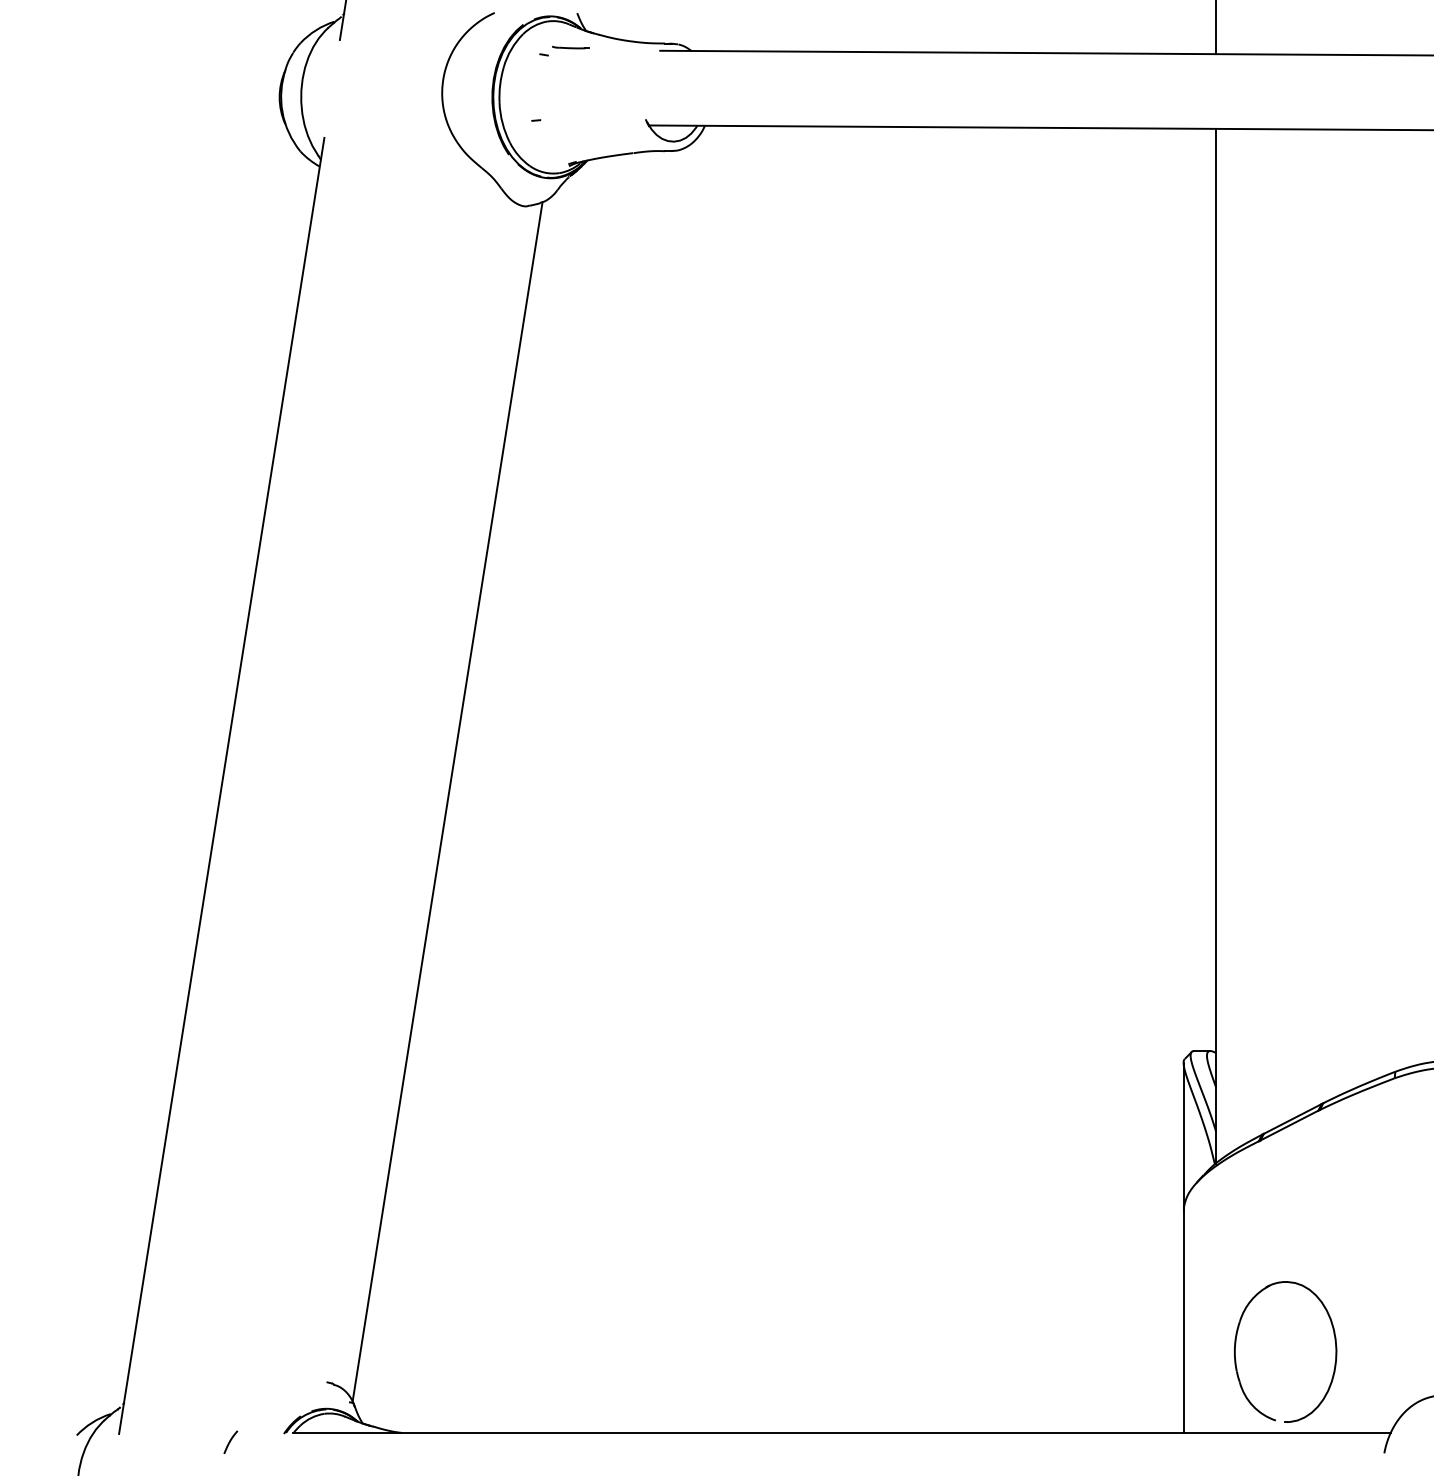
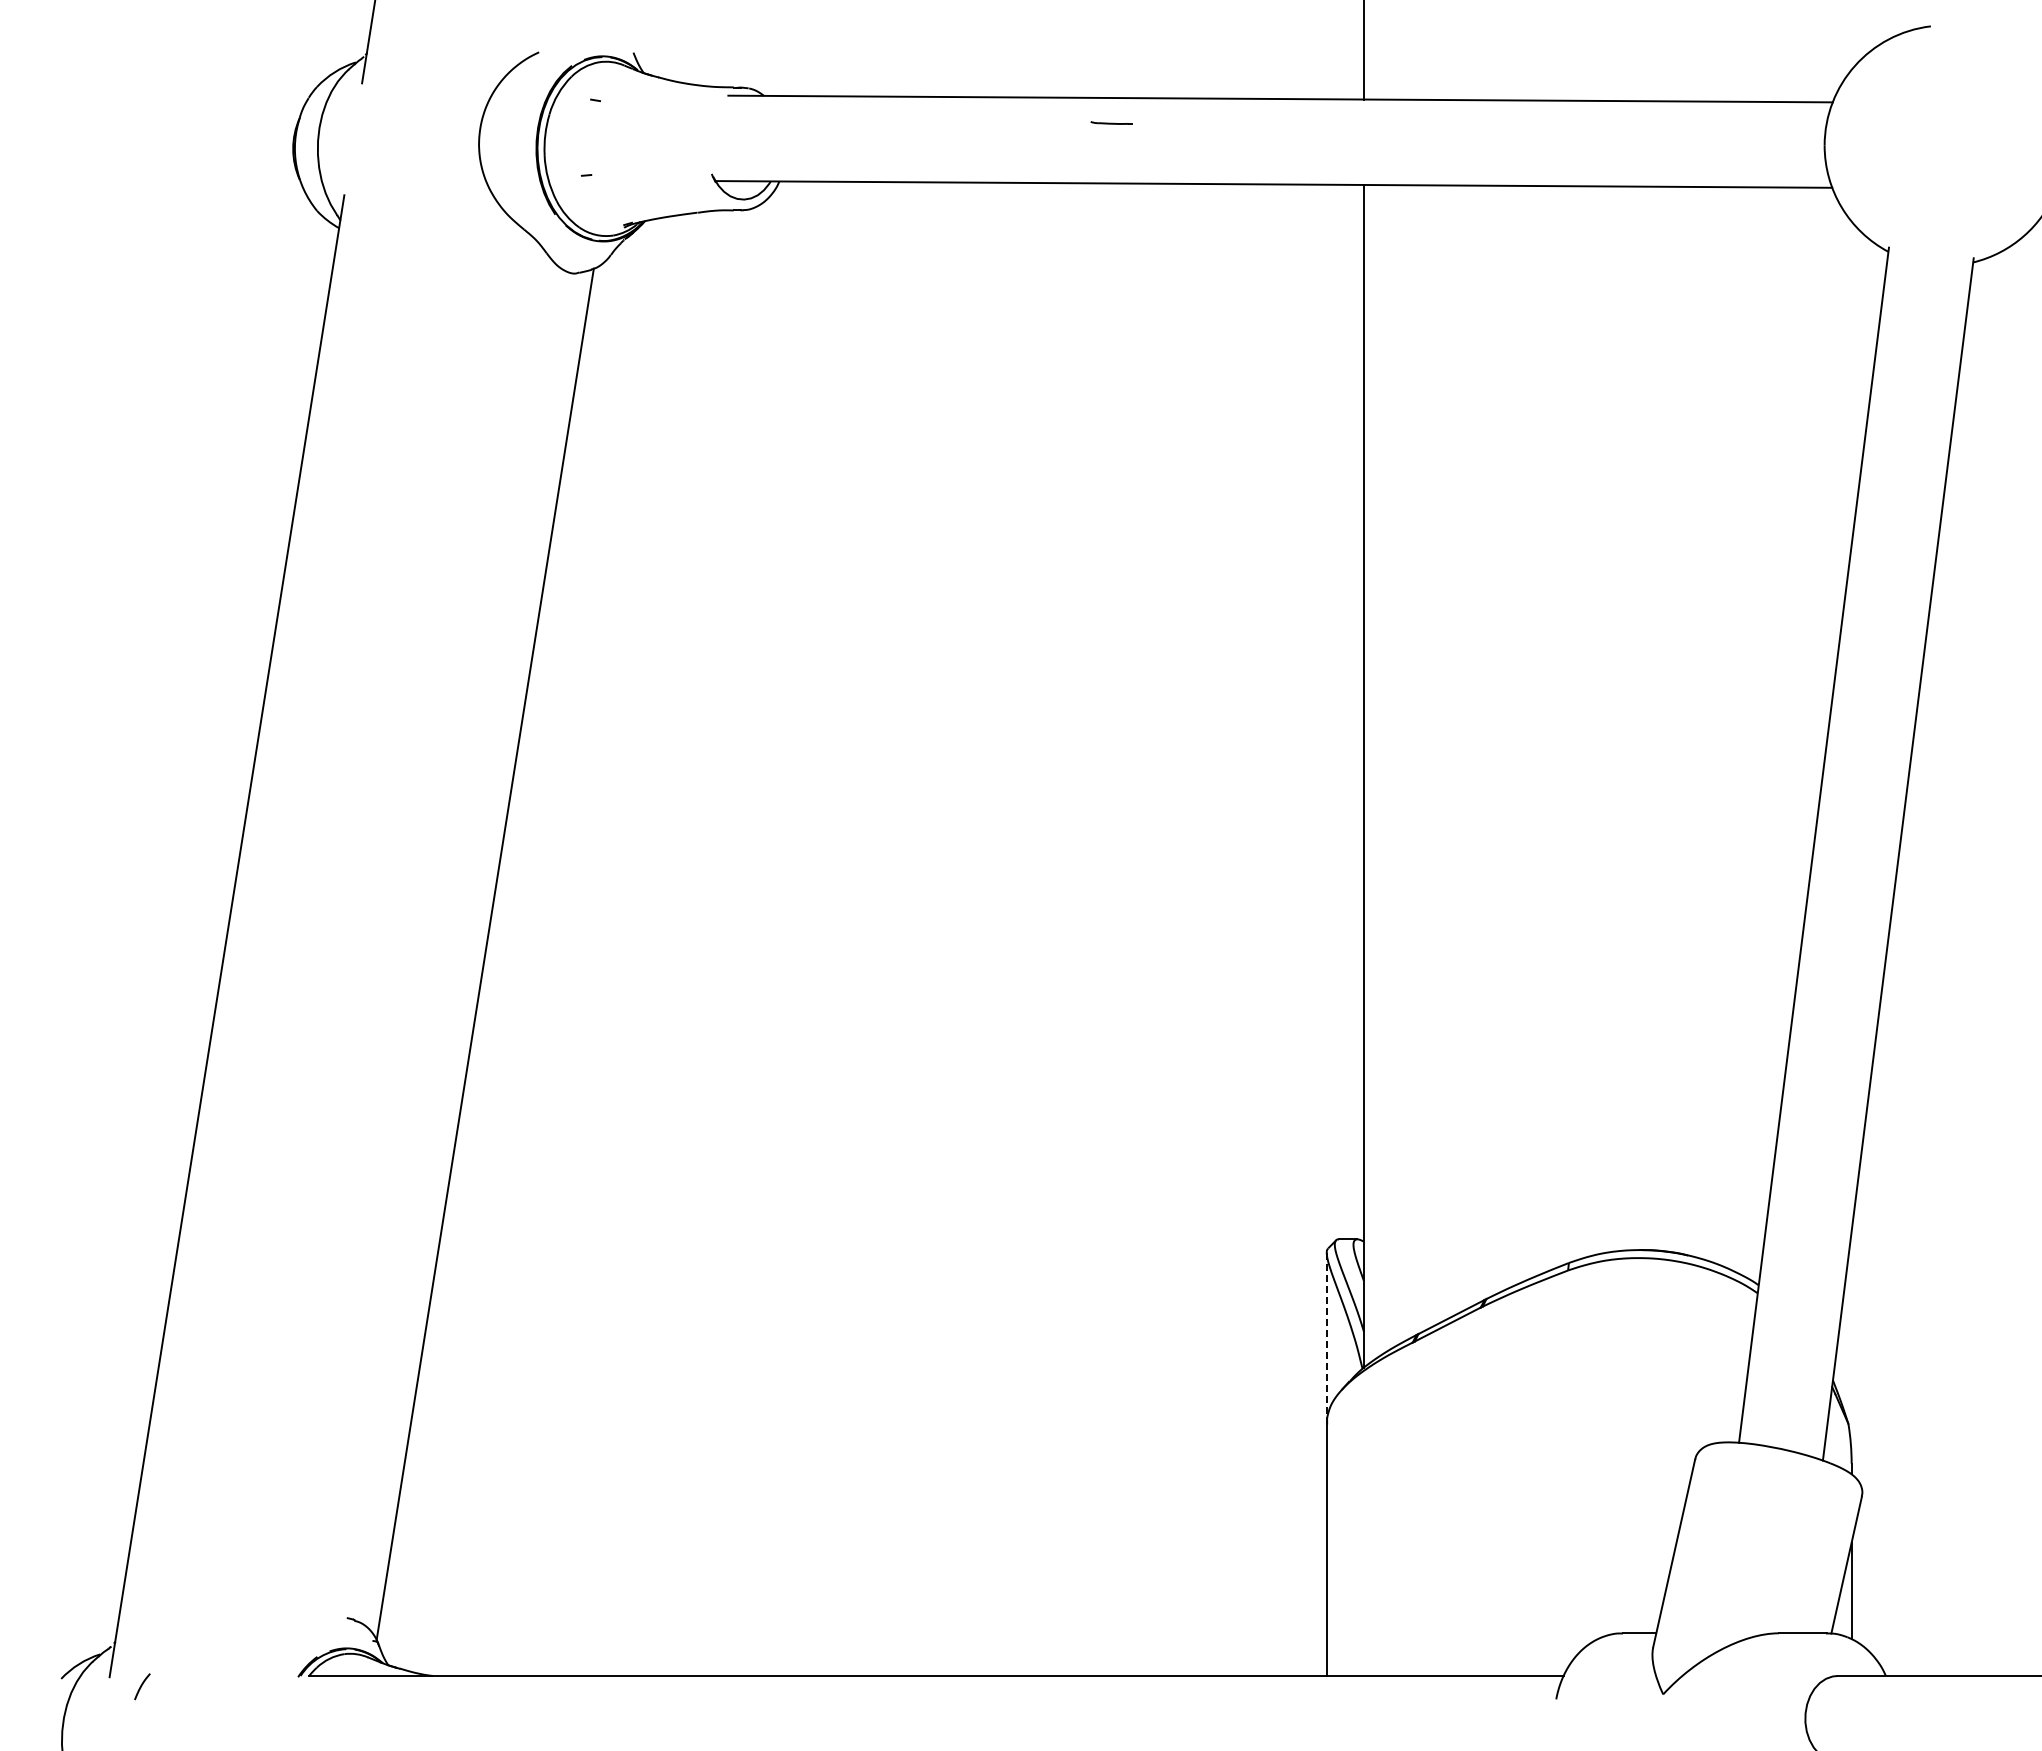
line: (570, 47) -> (1111, 122), moved
line: (1183, 1137) -> (1326, 1338), solid -> dashed
part: (1235, 1352) -> (1386, 1583), removed
curve: (230, 1442) -> (142, 1686), moved

